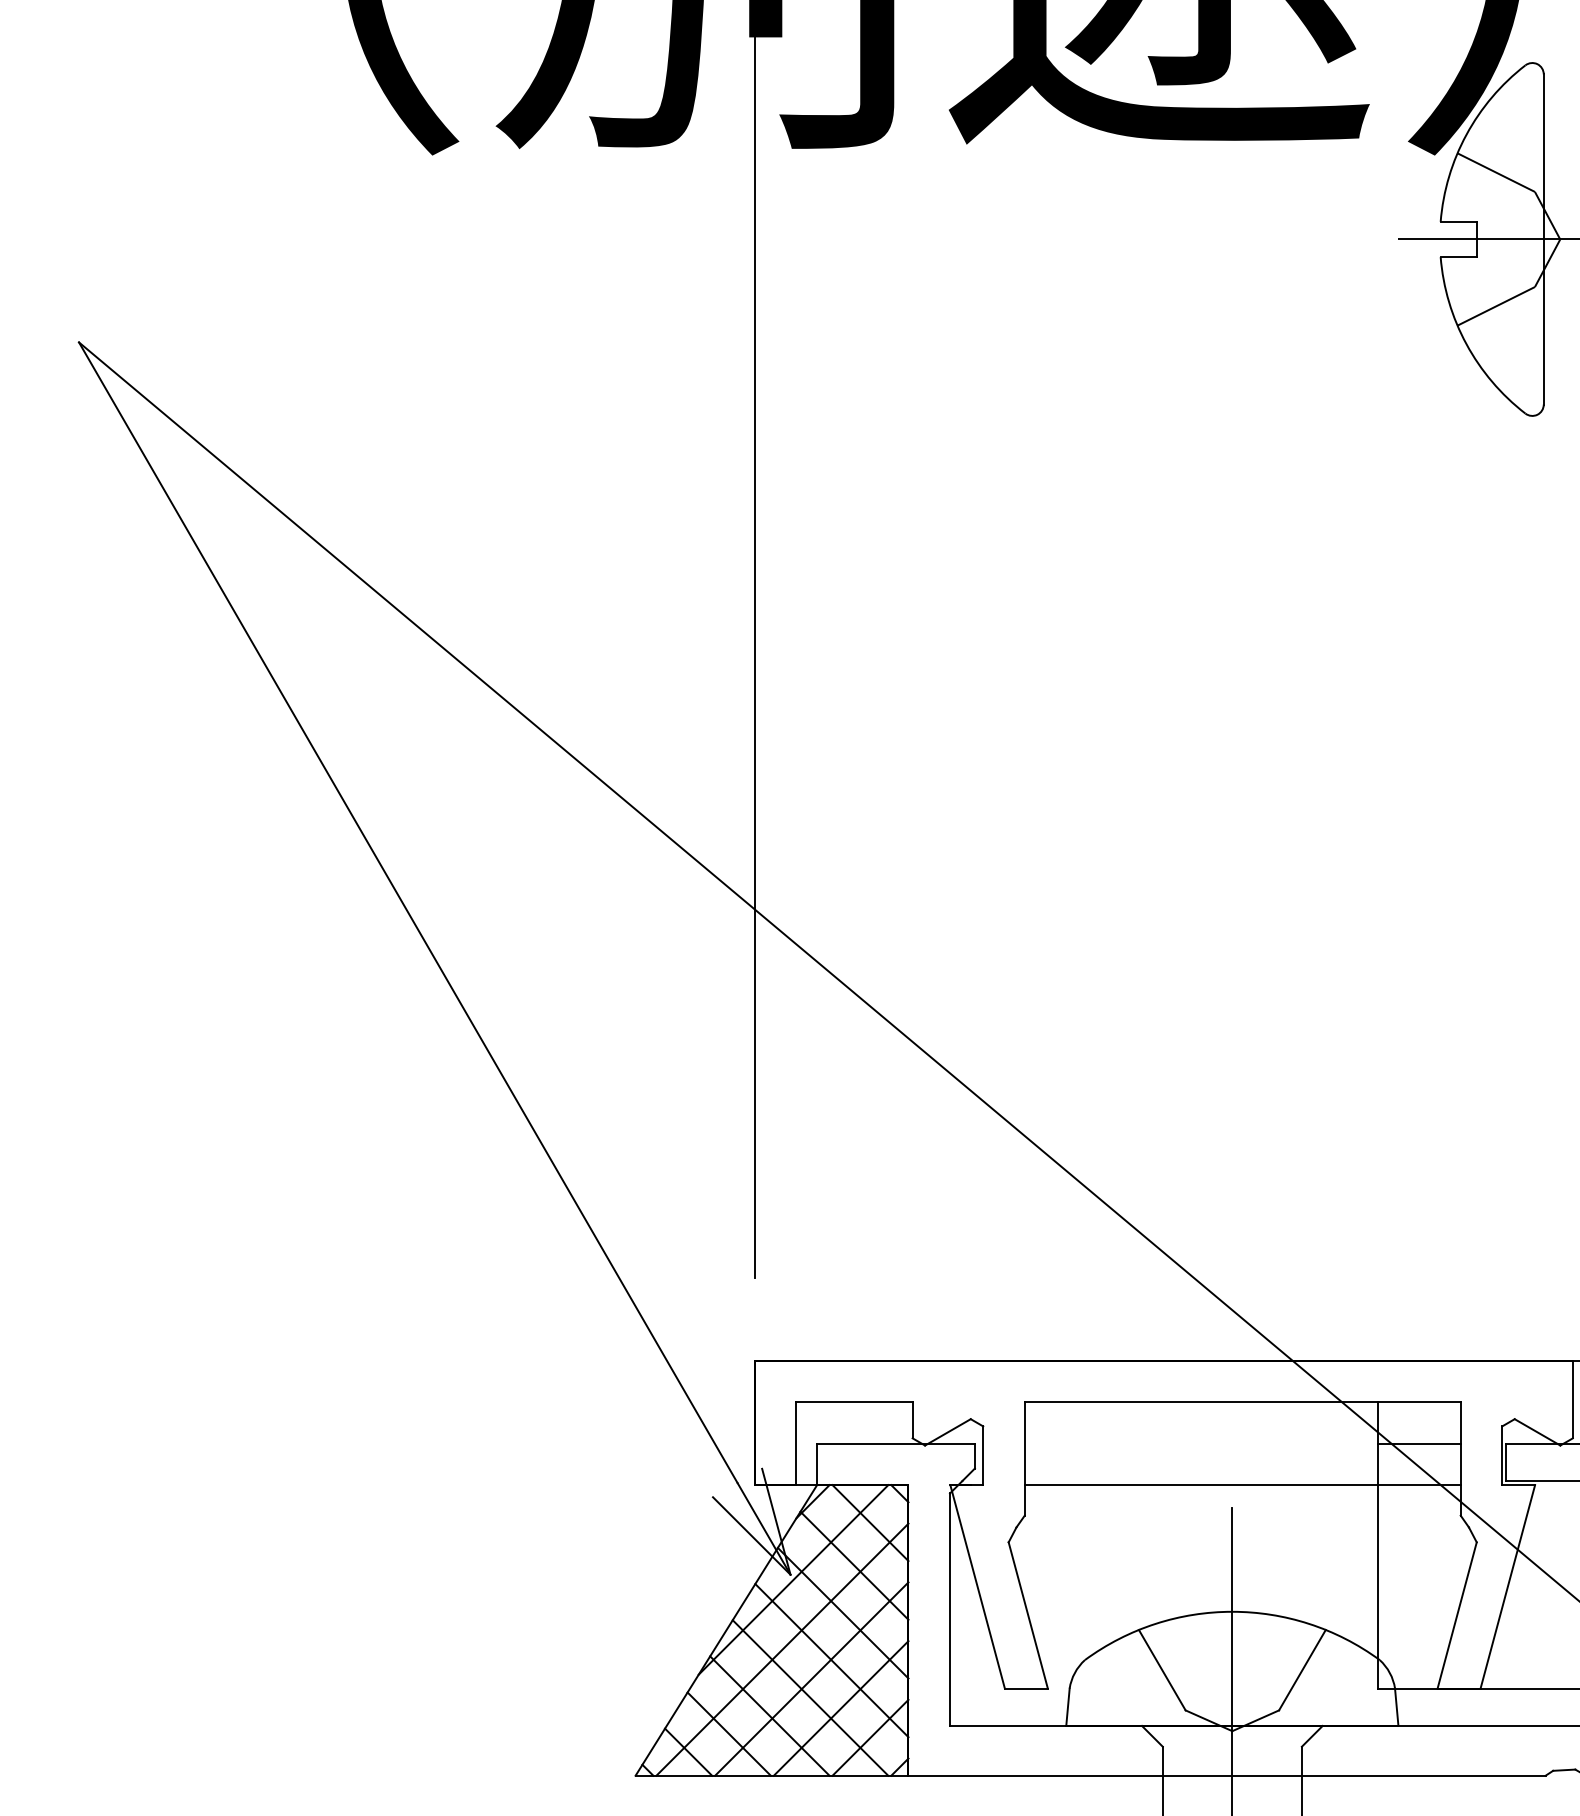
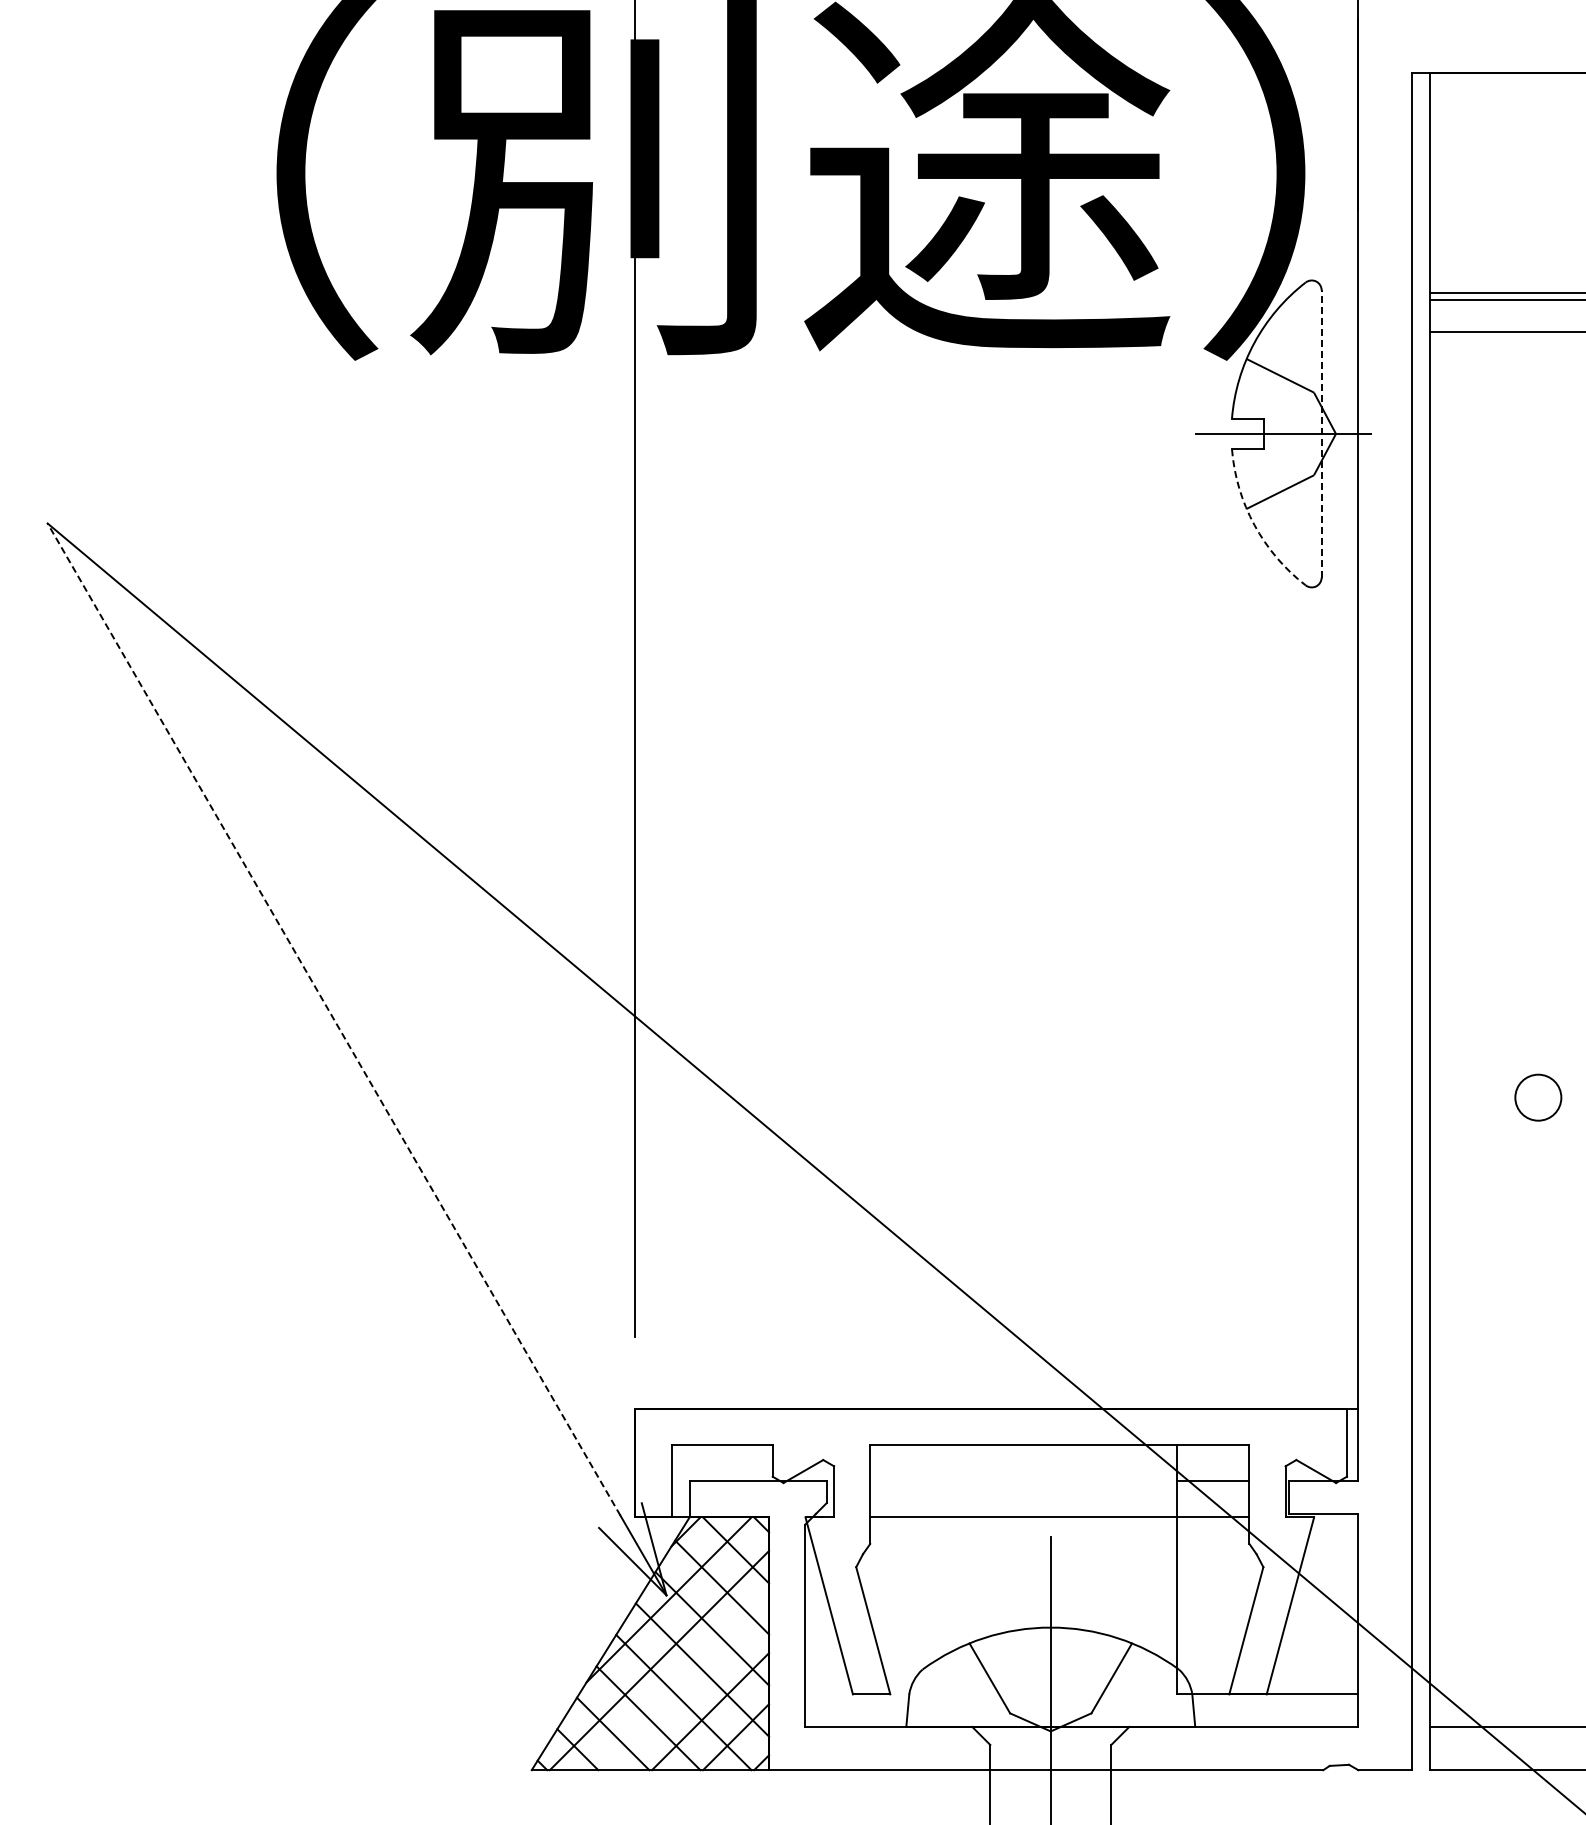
line: (1543, 238) -> (1321, 433), solid -> dashed
arc: (1466, 344) -> (1254, 525), solid -> dashed
line: (408, 912) -> (334, 1019), solid -> dashed
line: (811, 1679) -> (684, 1686), removed

